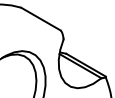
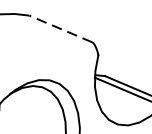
line: (40, 19) -> (60, 29), solid -> dashed

